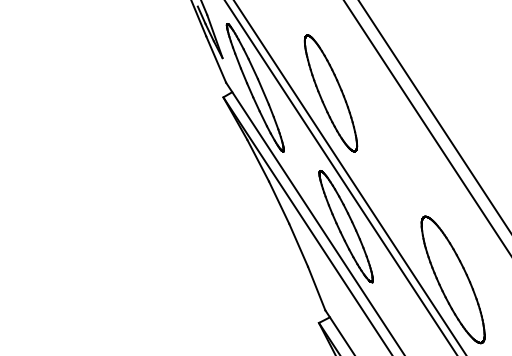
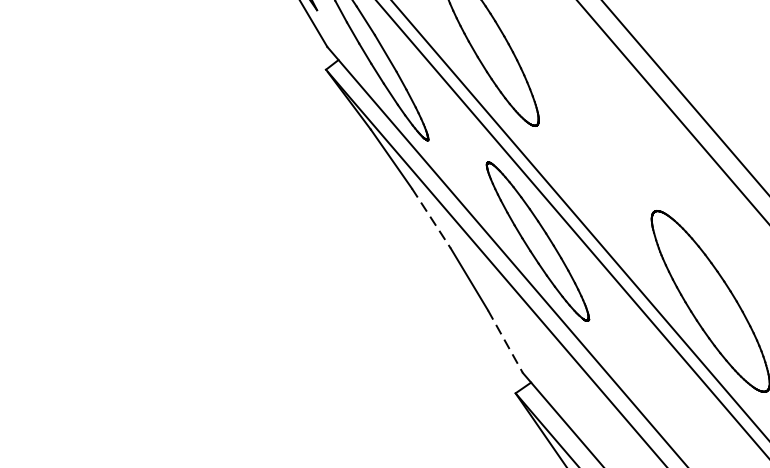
line: (279, 203) -> (432, 219), solid -> dashed
line: (316, 289) -> (505, 342), solid -> dashed

